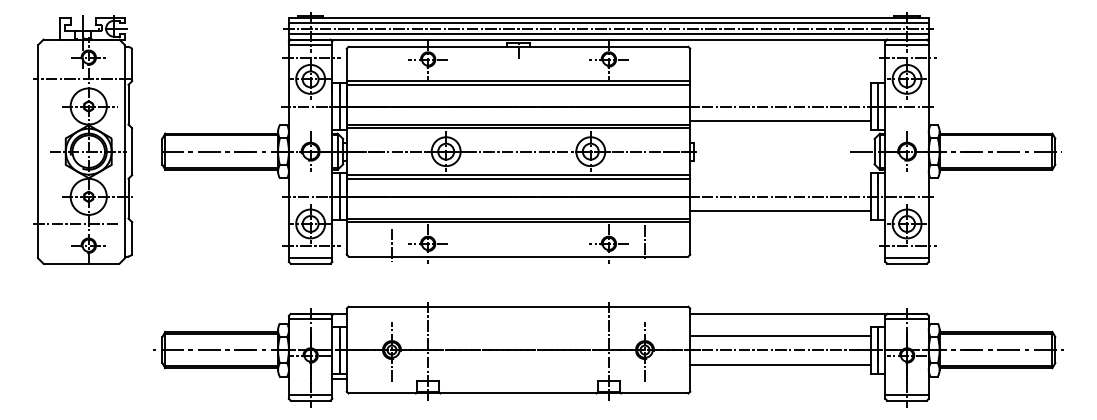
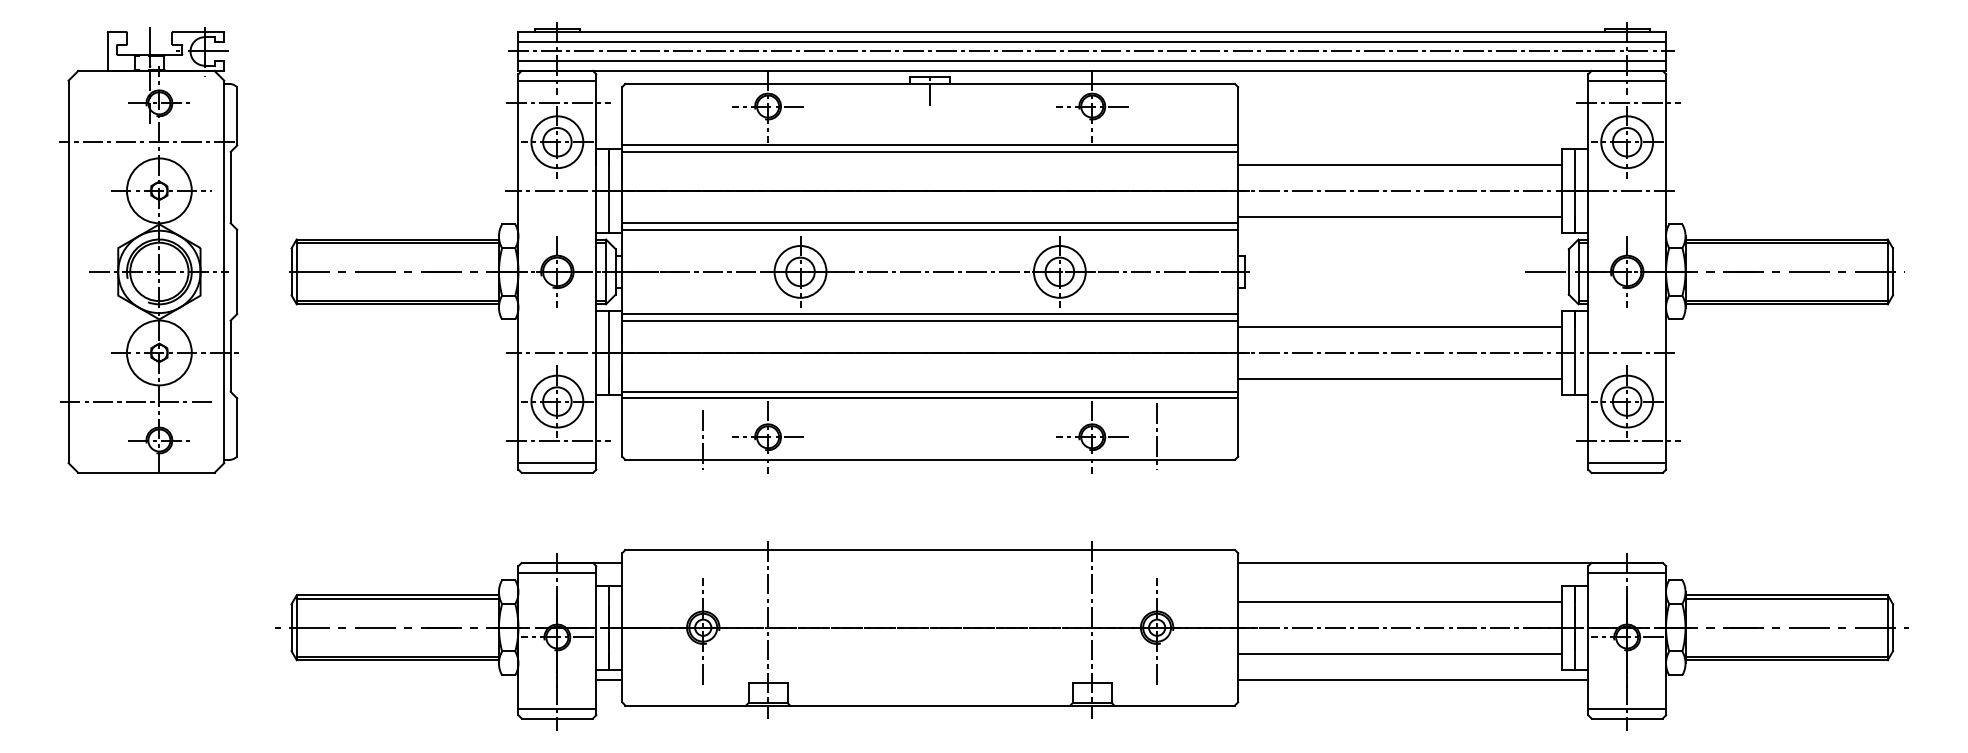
line: (780, 92) -> (1400, 165), added
line: (780, 182) -> (1400, 327), added
line: (787, 379) -> (1412, 680), added

